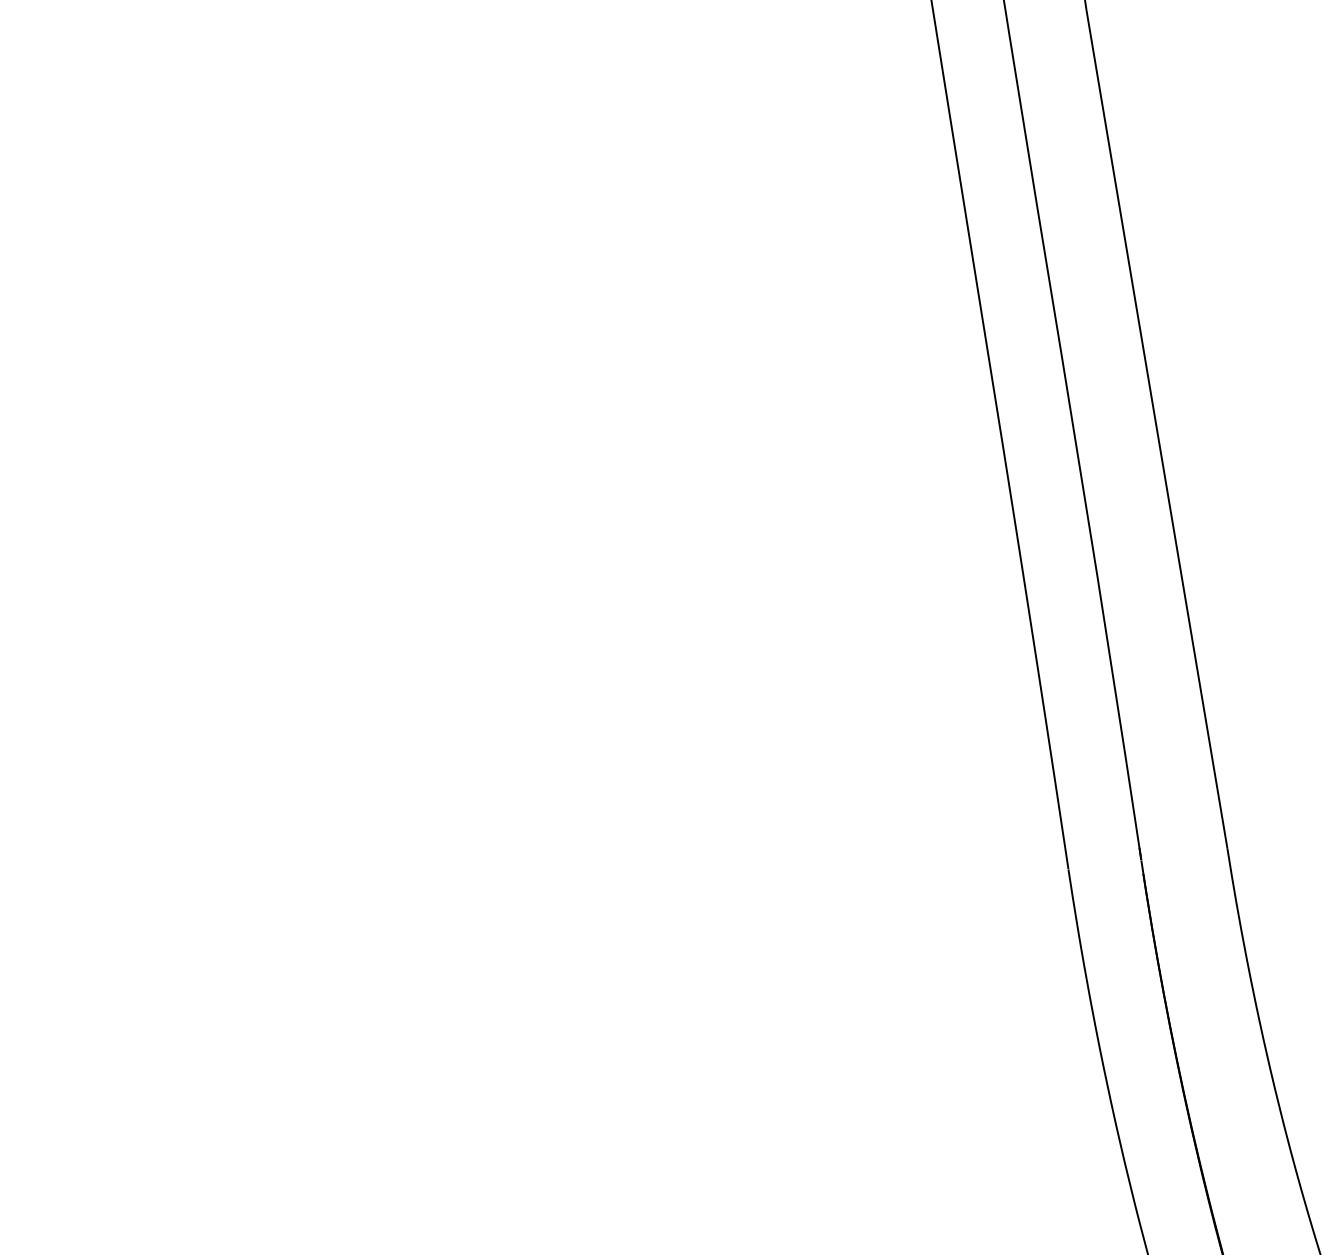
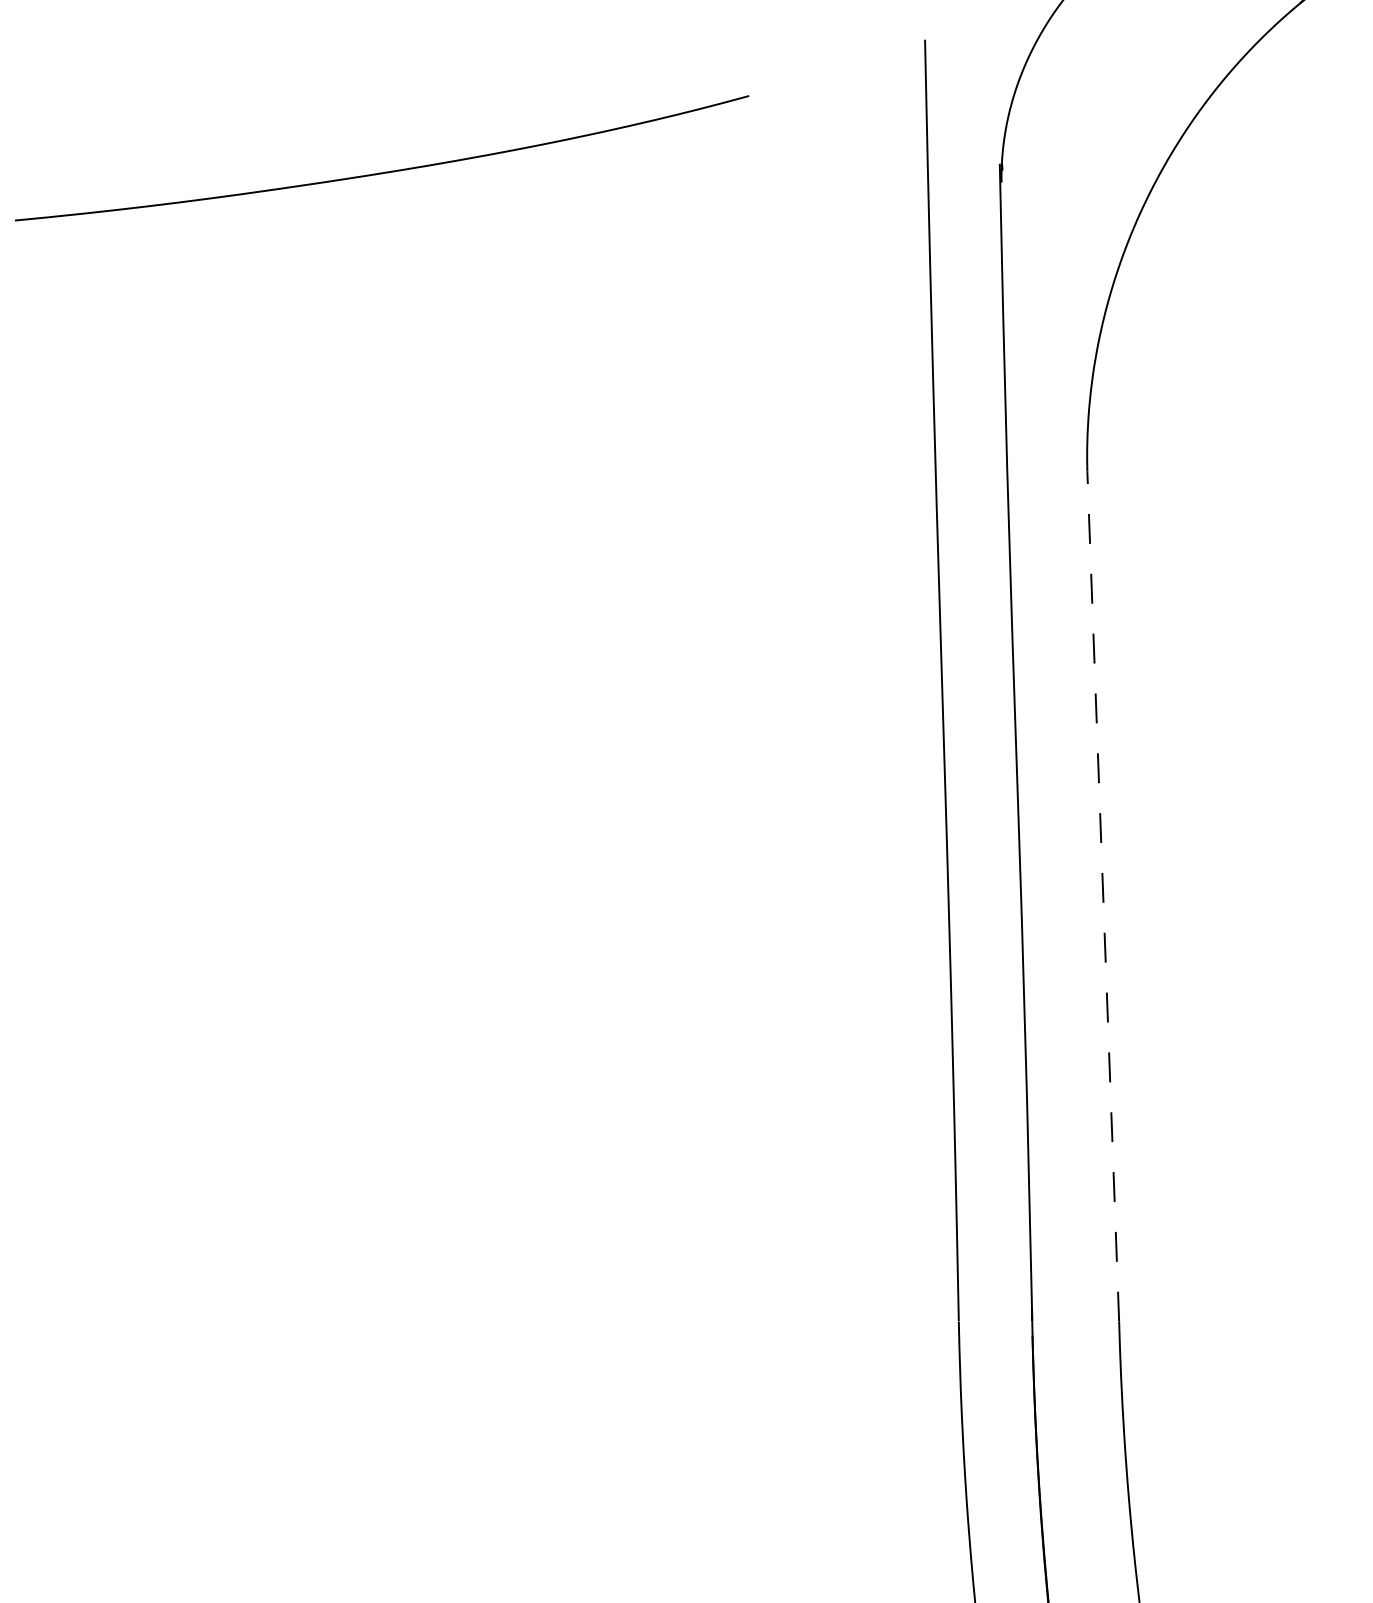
line: (1157, 429) -> (1103, 896), solid -> dashed

